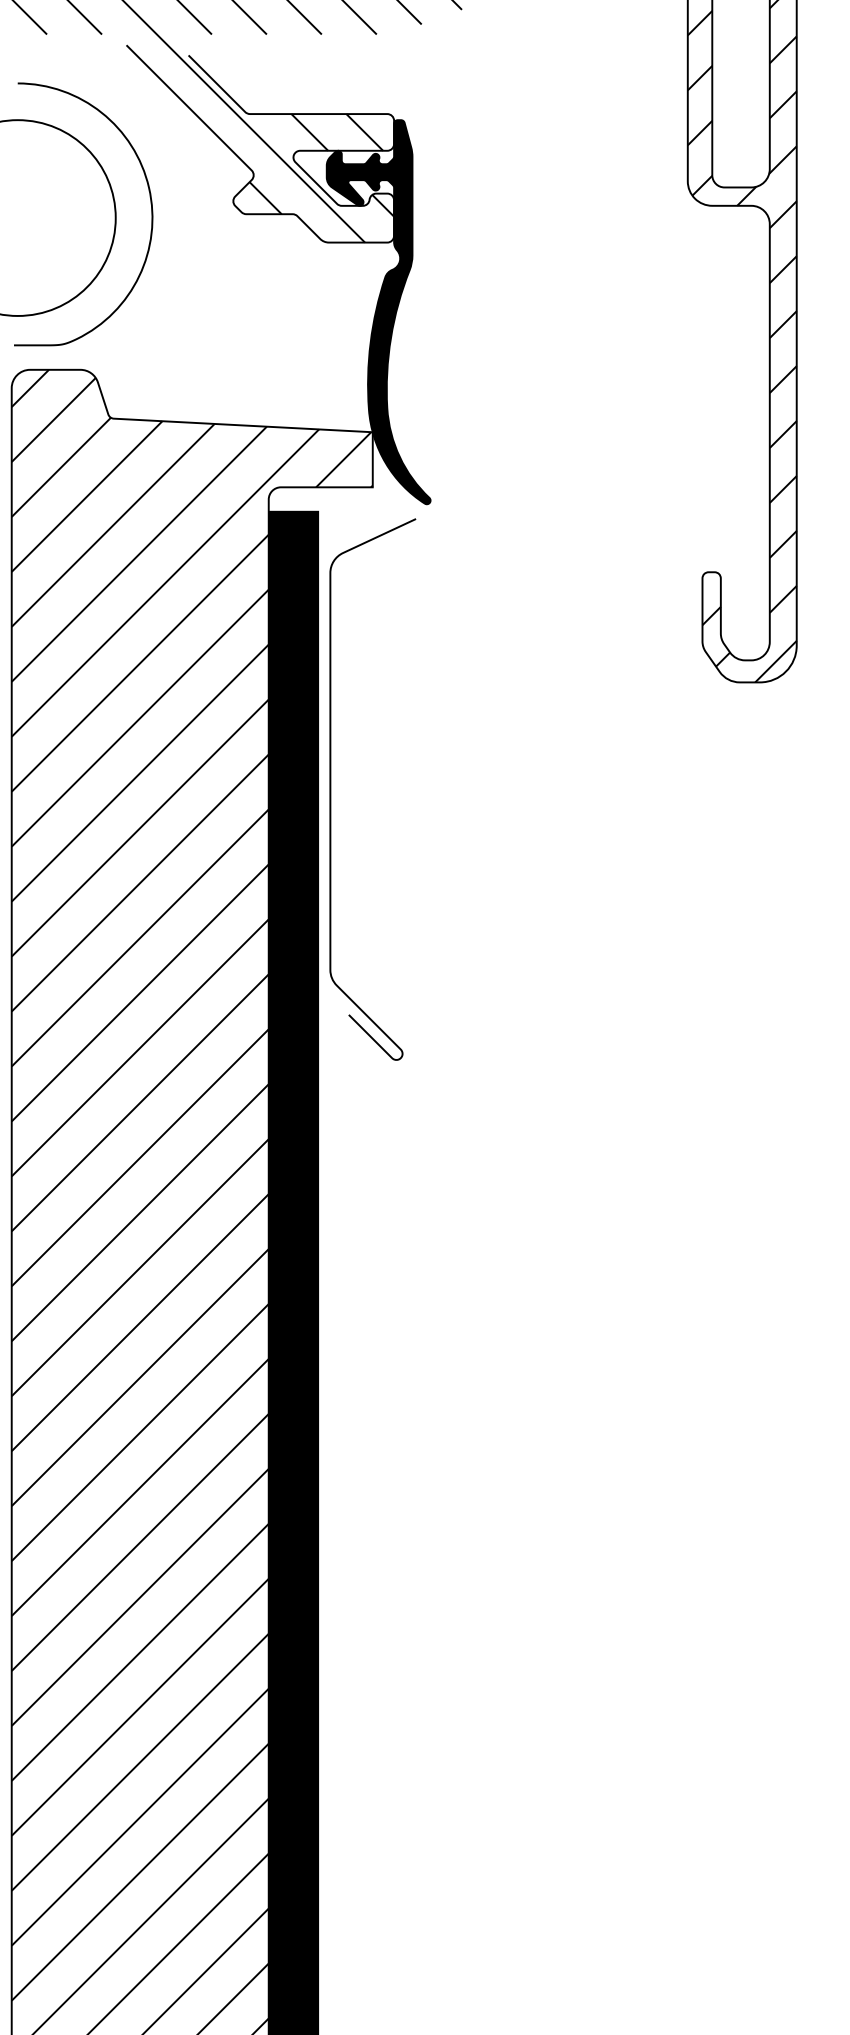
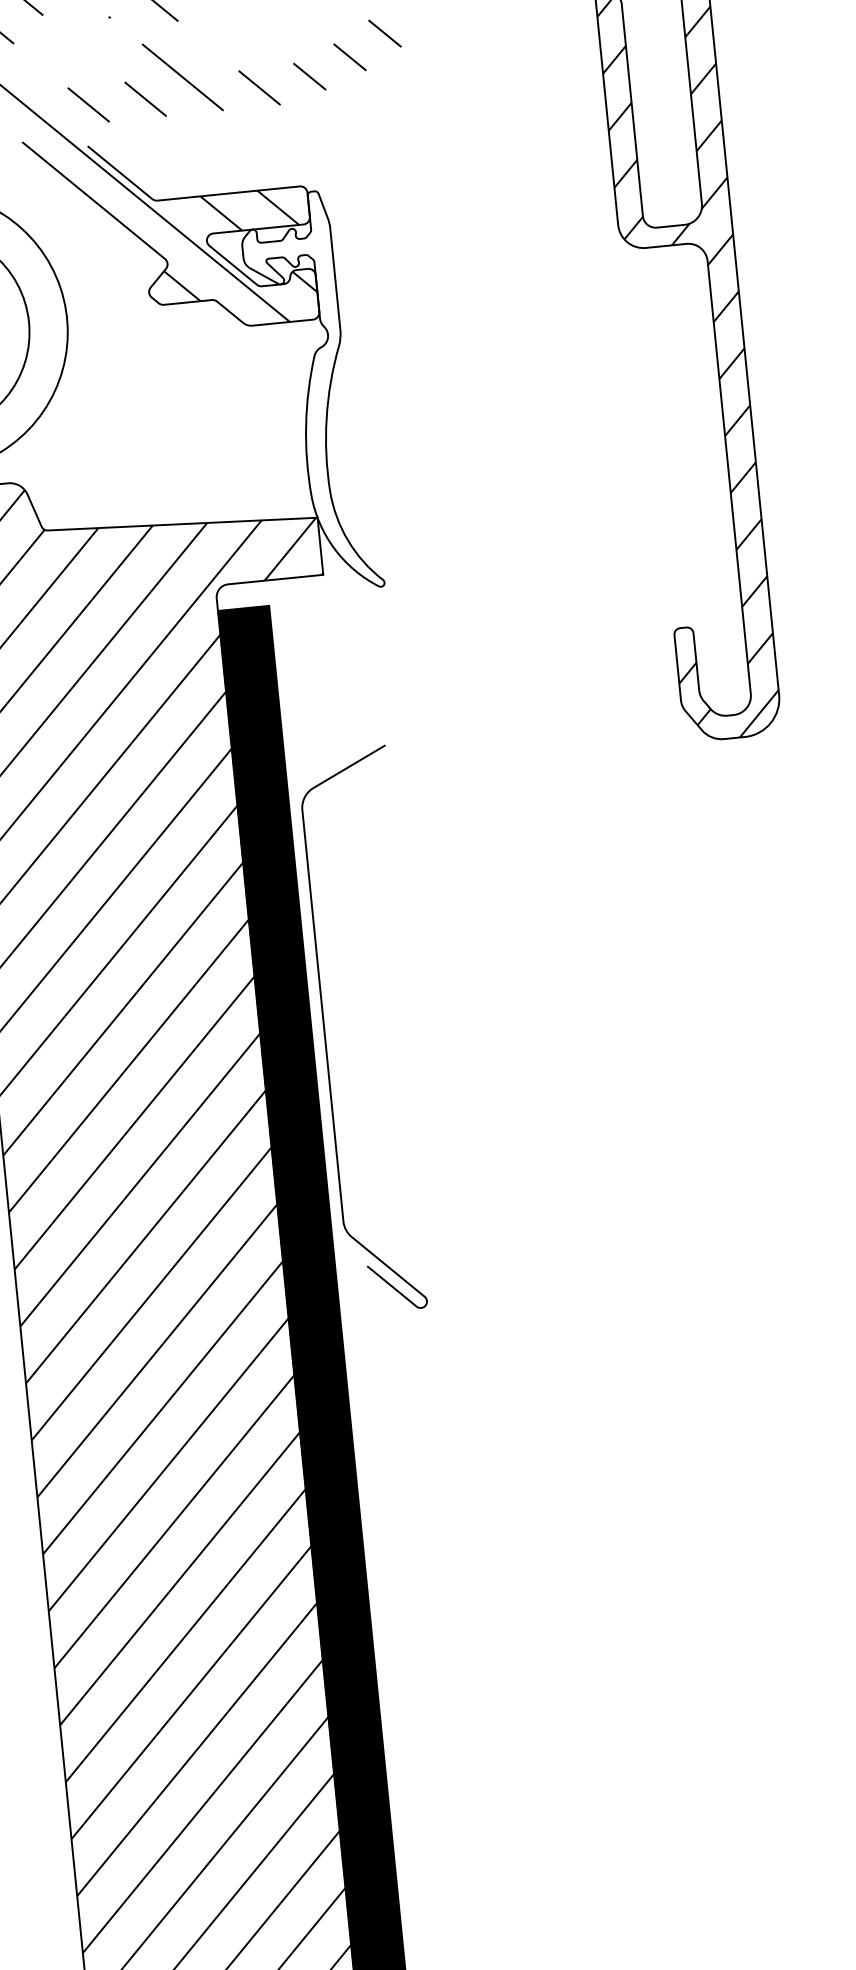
fill: (378, 312) -> (311, 393), removed
curve: (331, 789) -> (325, 1034), moved

